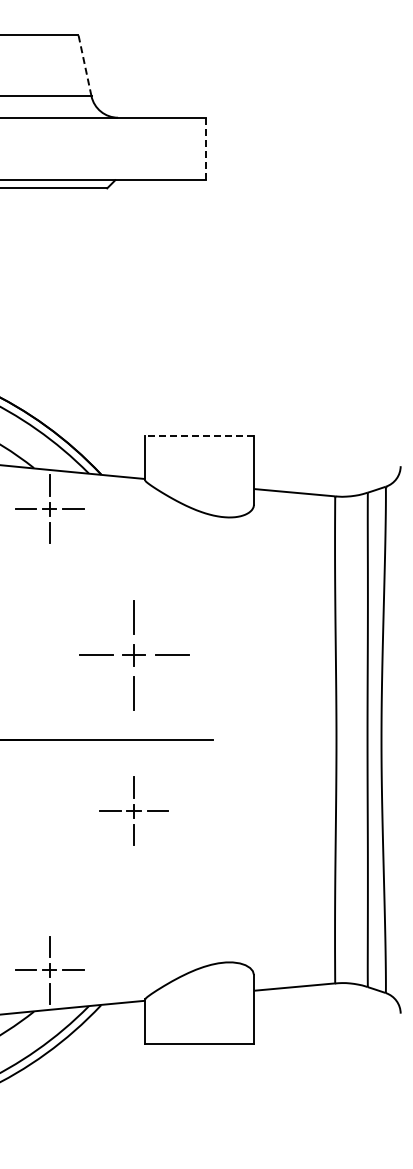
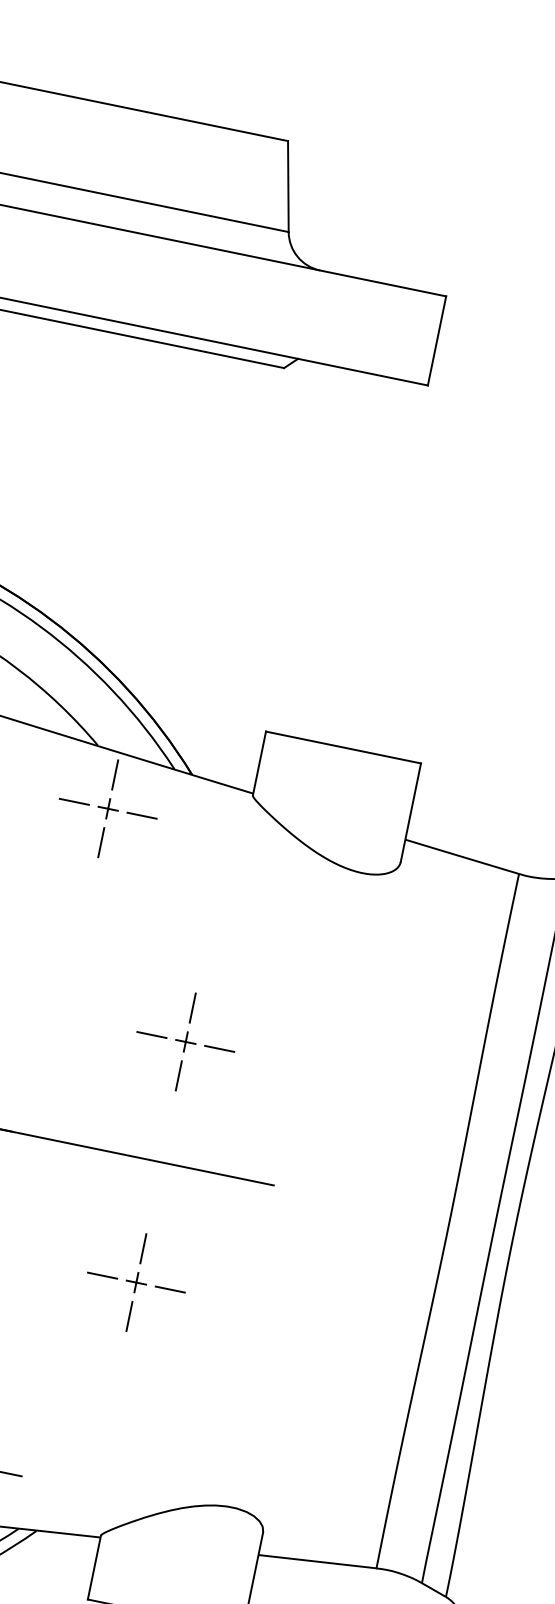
line: (84, 65) -> (287, 186), dashed -> solid
line: (206, 148) -> (437, 340), dashed -> solid
line: (199, 435) -> (343, 747), dashed -> solid
part: (133, 655) -> (184, 1041), size x0.62
part: (133, 810) -> (135, 1281), moved

